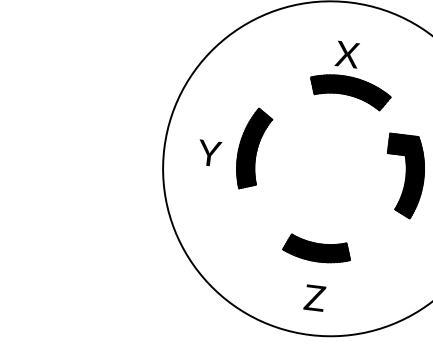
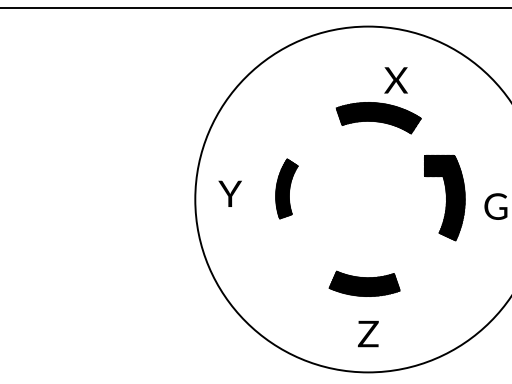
text: (346, 54) -> (395, 80), moved
part: (253, 148) -> (286, 188), size x0.7
text: (208, 152) -> (229, 193), moved

